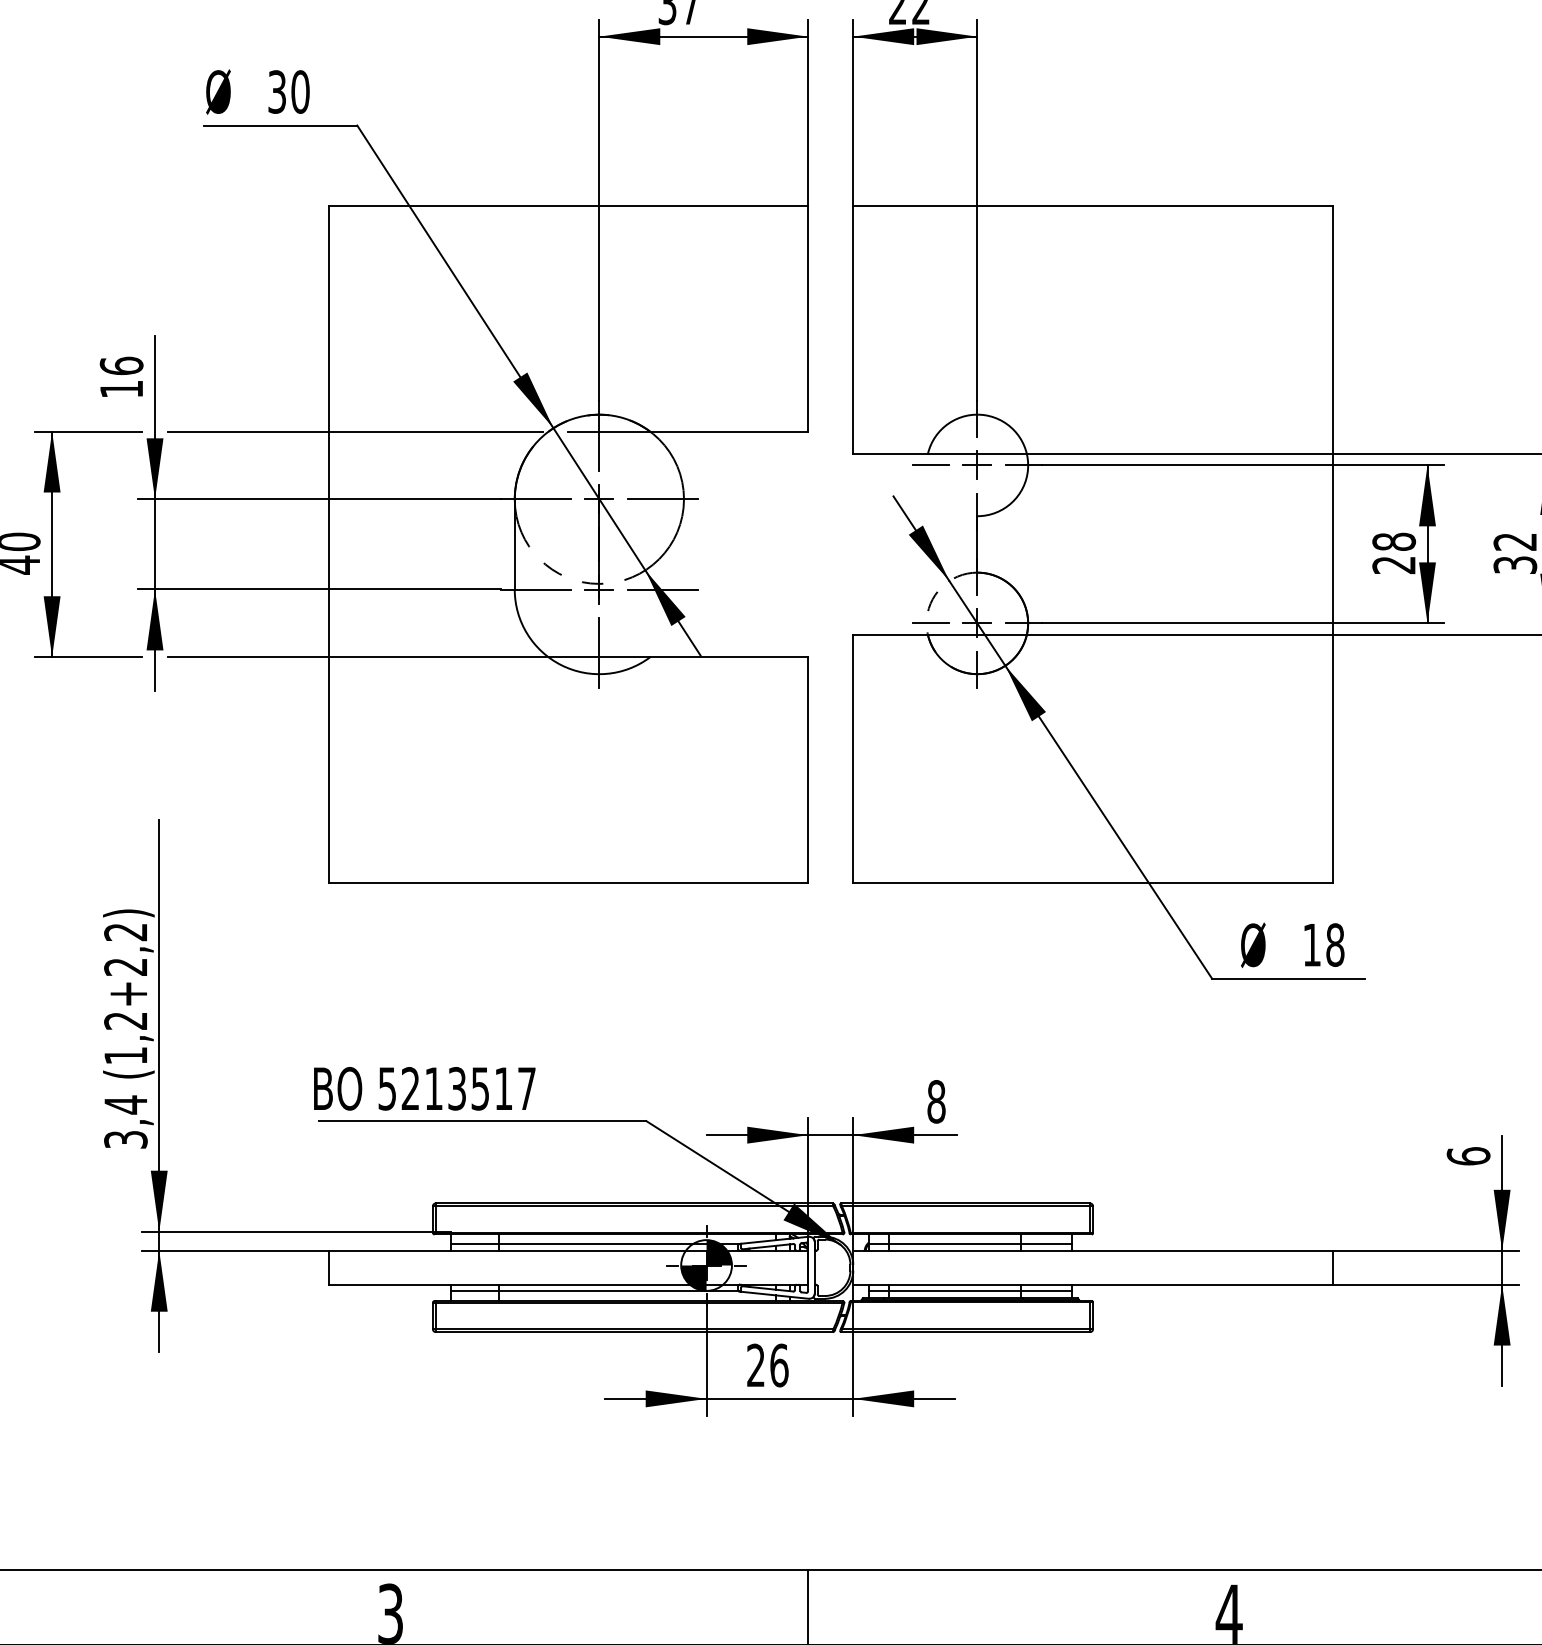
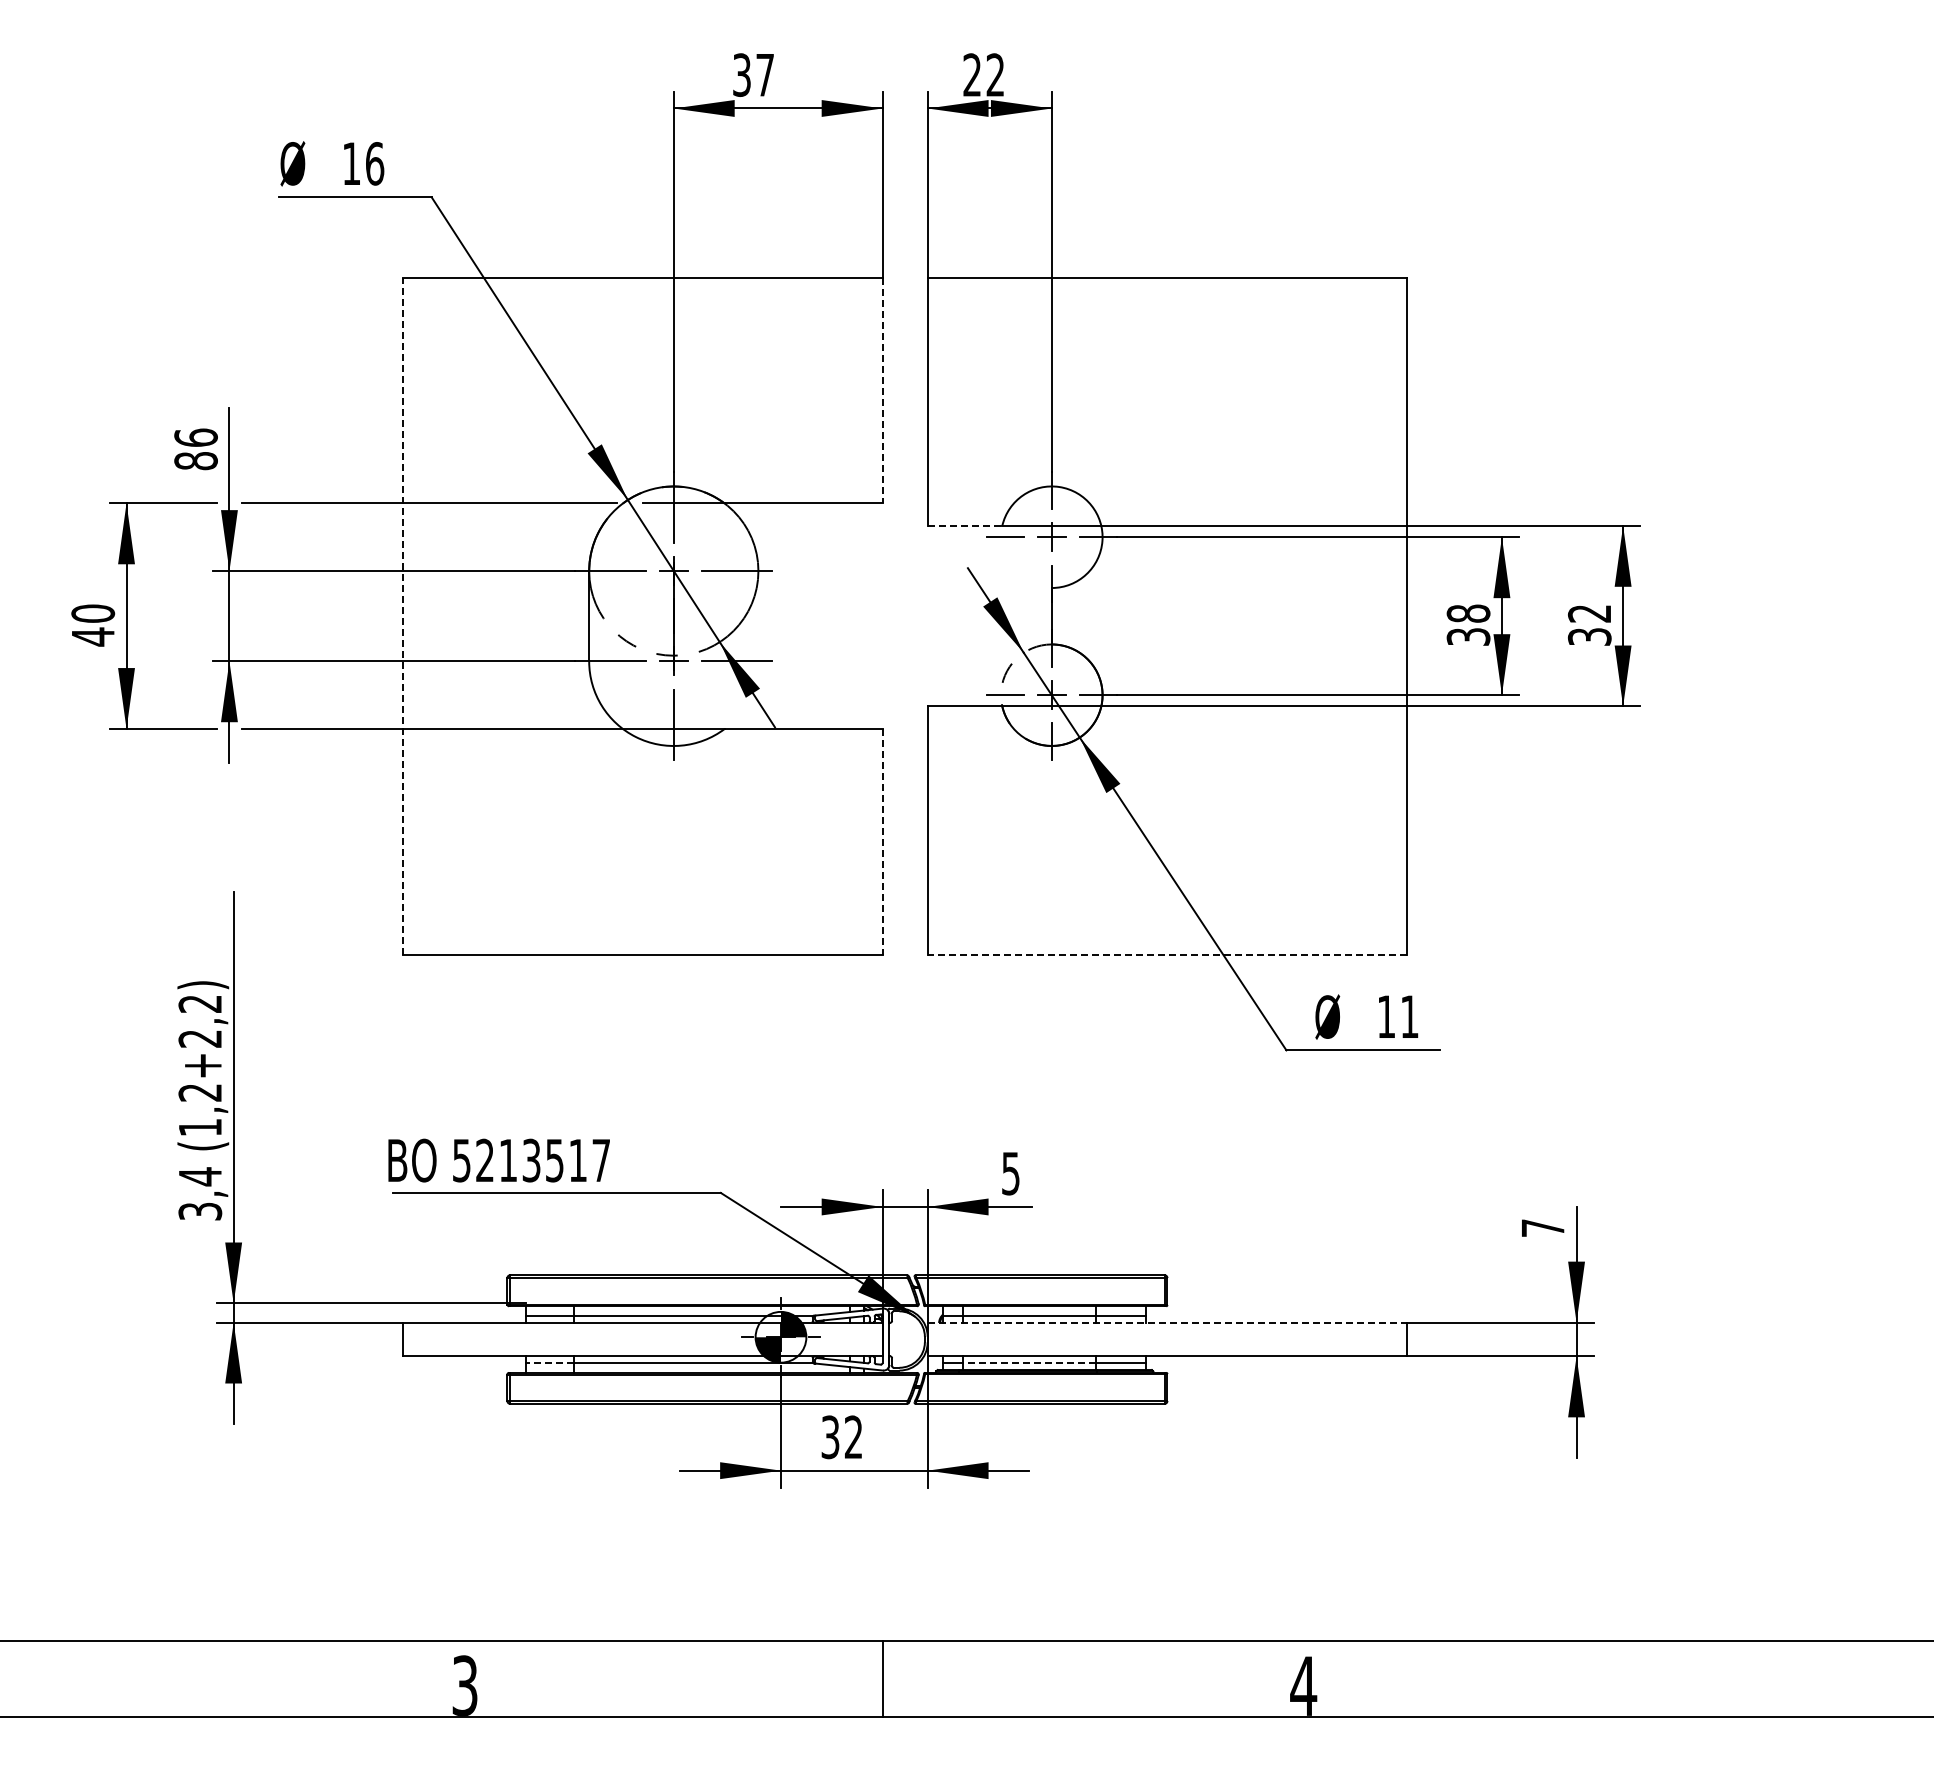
text: (289, 91) -> (363, 163), 30 -> 16
line: (808, 318) -> (882, 390), solid -> dashed
text: (121, 389) -> (195, 461), 16 -> 86
line: (891, 453) -> (965, 525), solid -> dashed
line: (328, 544) -> (402, 616), solid -> dashed
text: (1394, 564) -> (1468, 636), 28 -> 38
line: (808, 769) -> (882, 841), solid -> dashed
line: (1093, 882) -> (1167, 954), solid -> dashed
text: (1335, 944) -> (1409, 1016), 18 -> 11
text: (937, 1101) -> (1011, 1173), 8 -> 5
text: (1468, 1155) -> (1542, 1227), 6 -> 7
line: (1093, 1250) -> (1167, 1322), solid -> dashed
line: (475, 1291) -> (549, 1363), solid -> dashed
line: (954, 1291) -> (1028, 1363), solid -> dashed
text: (768, 1365) -> (842, 1437), 26 -> 32

